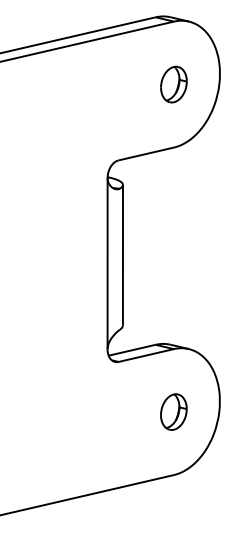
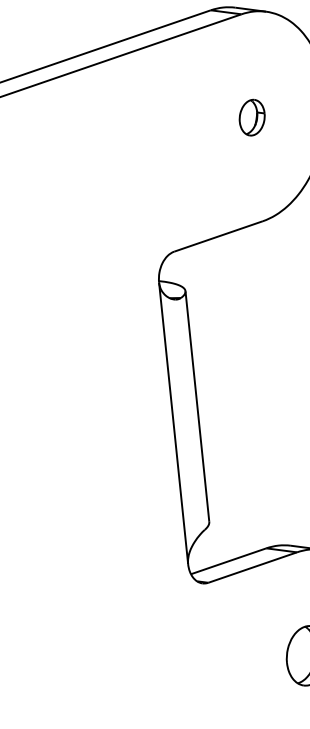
part: (173, 84) -> (251, 117), size x0.6

